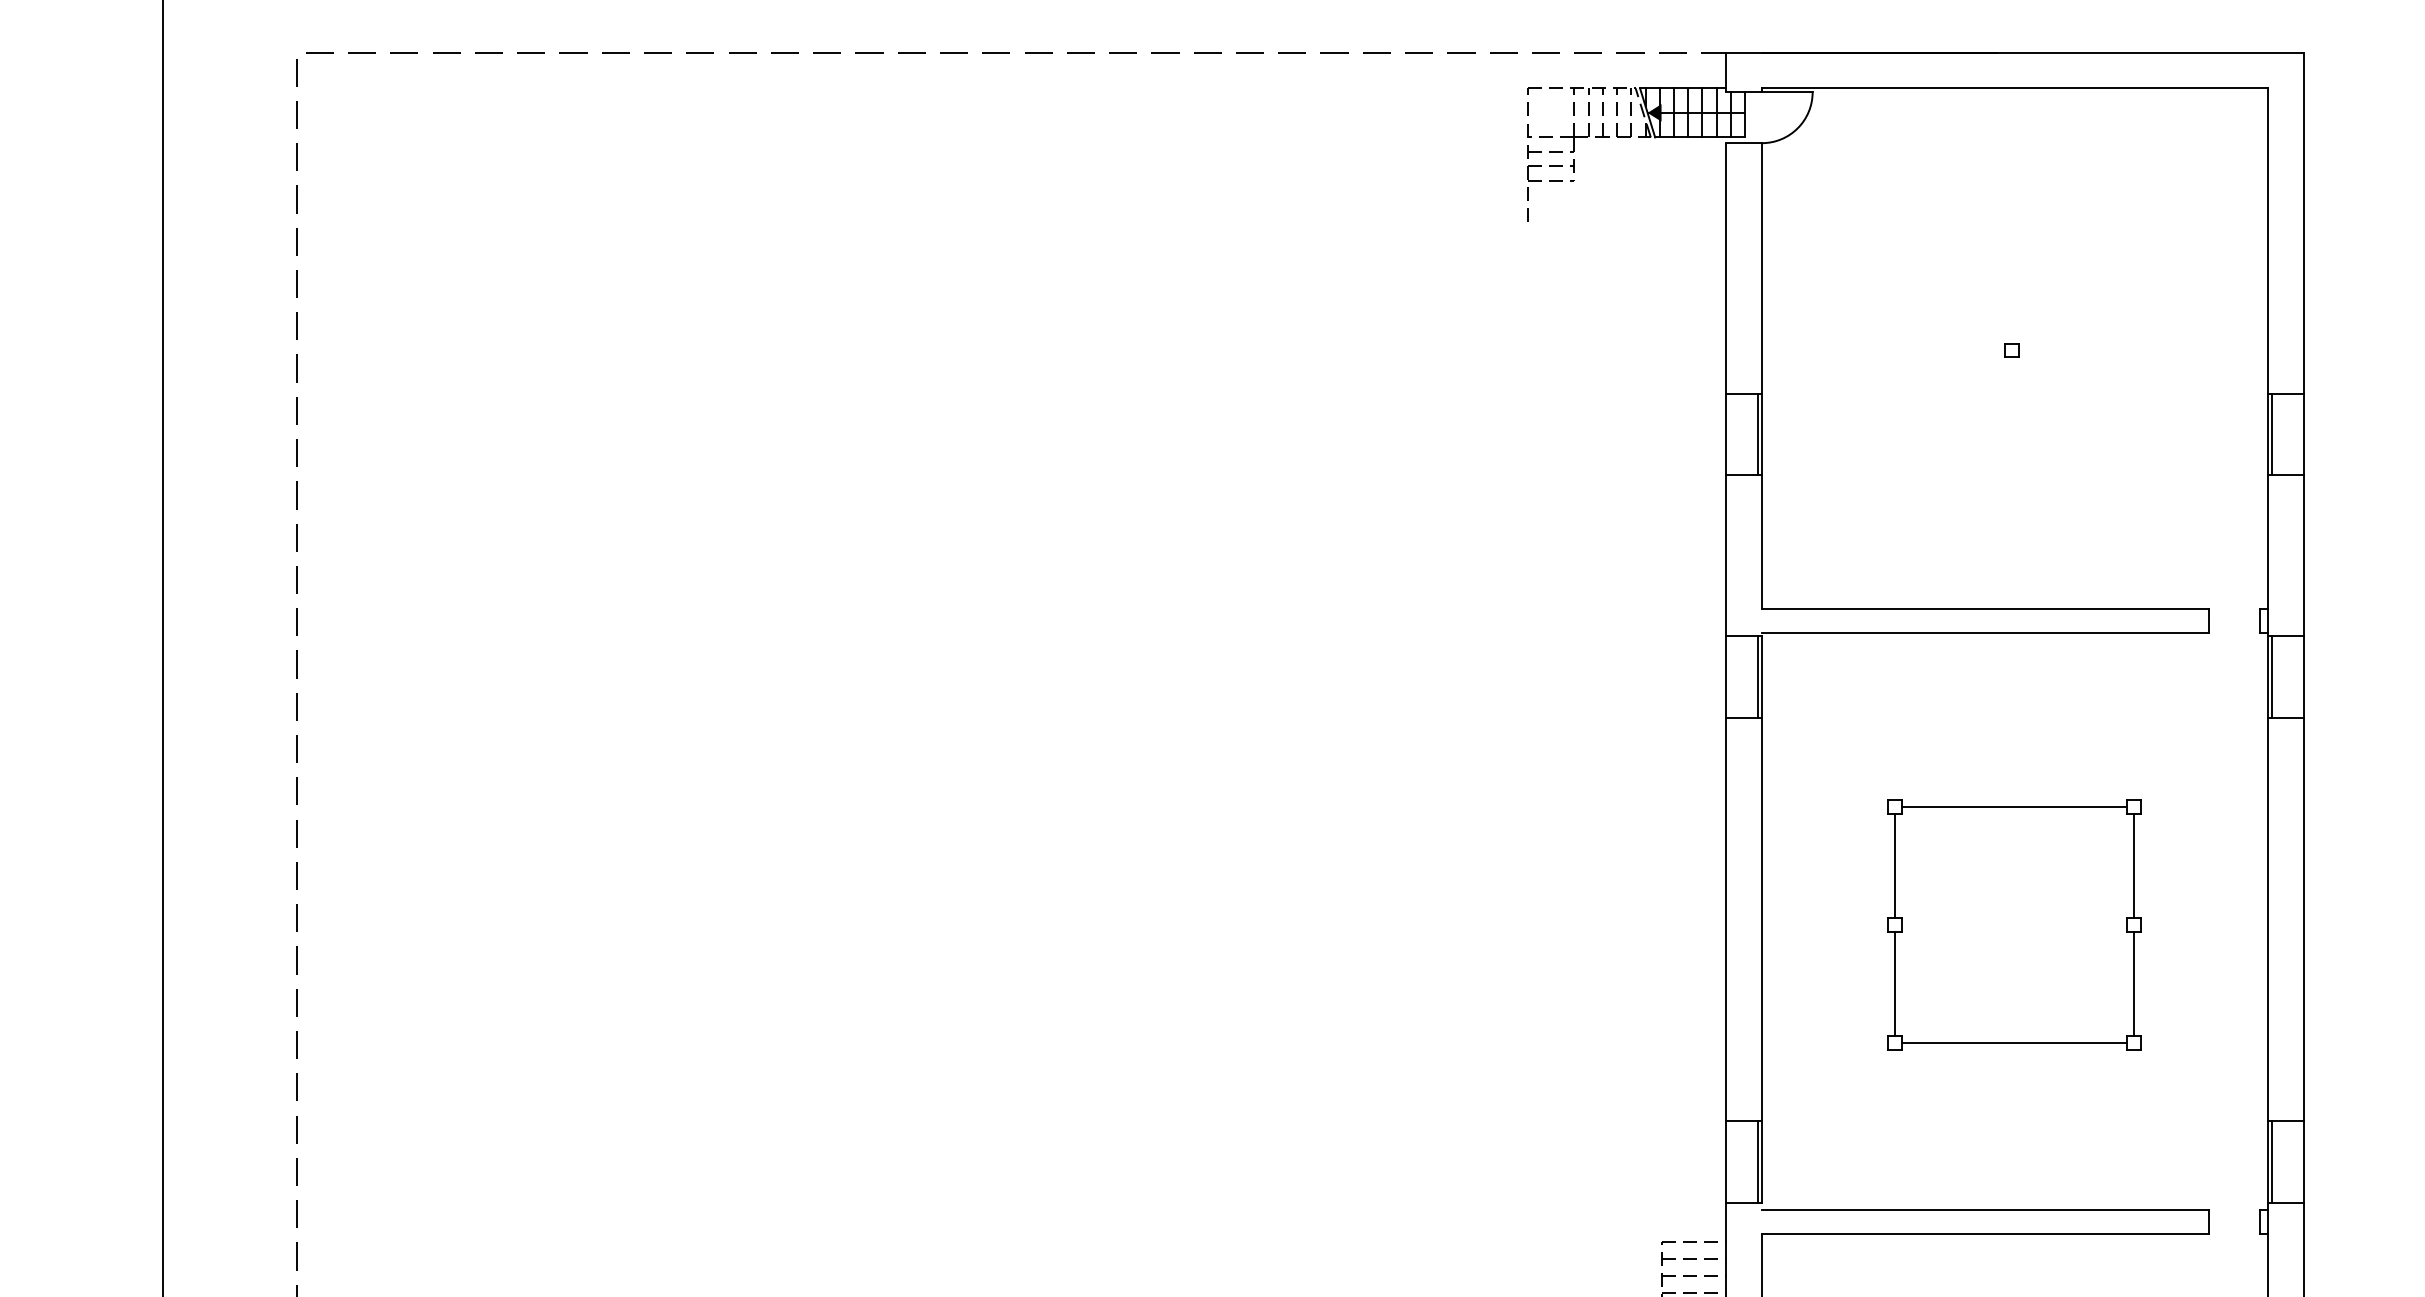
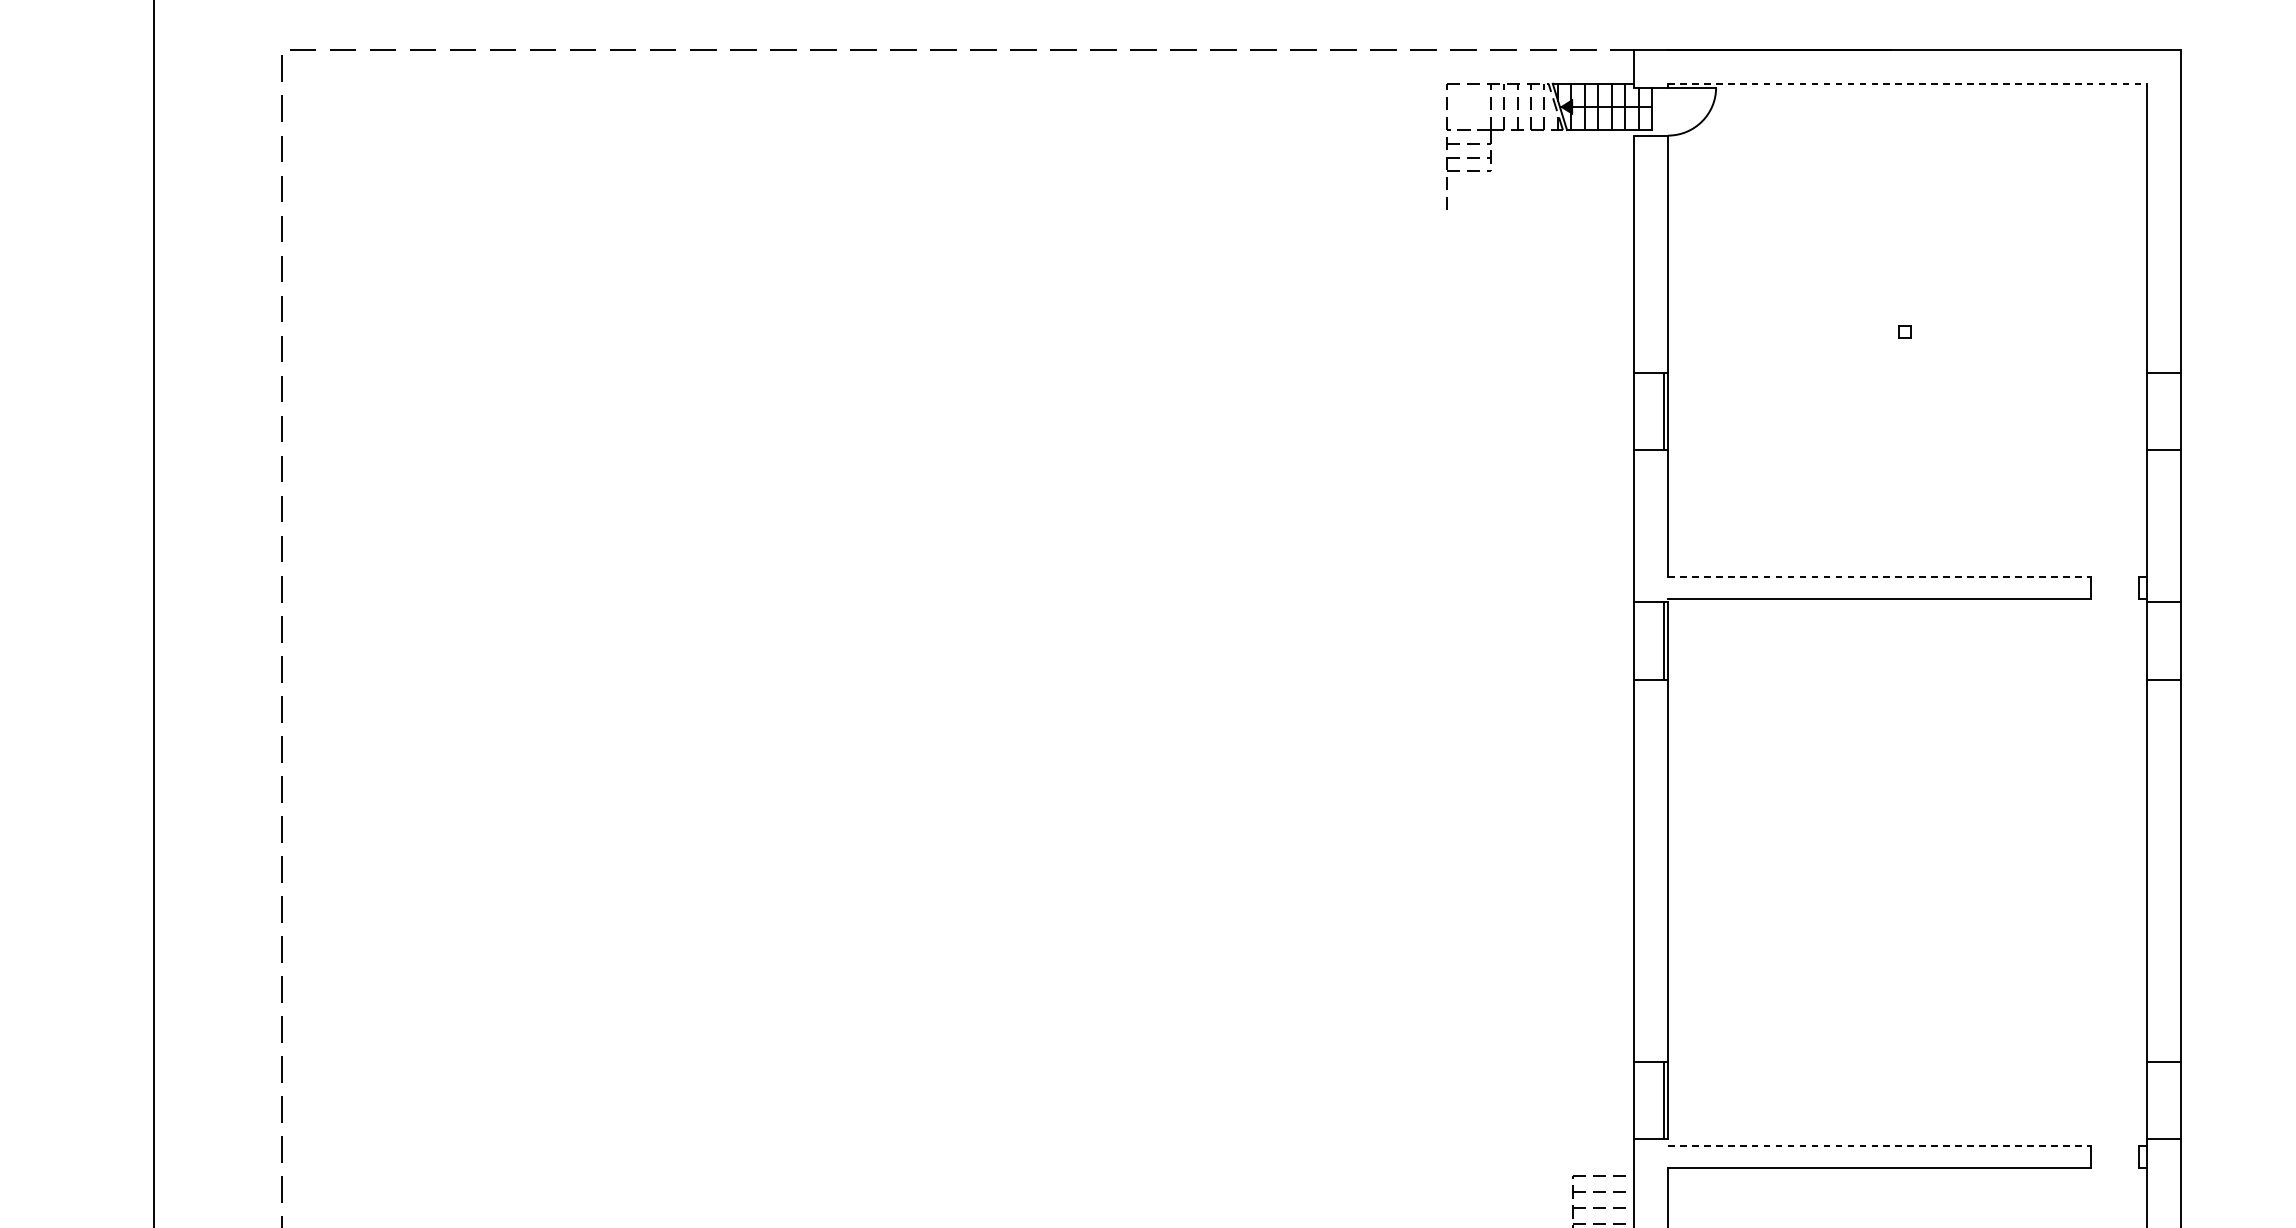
line: (2015, 88) -> (1908, 83), solid -> dashed
line: (2272, 434) -> (2151, 411), removed
line: (1985, 609) -> (1879, 577), solid -> dashed
line: (2272, 676) -> (2151, 640), removed
part: (2014, 924) -> (1907, 875), removed
line: (2272, 1162) -> (2151, 1100), removed
line: (1985, 1210) -> (1879, 1146), solid -> dashed

